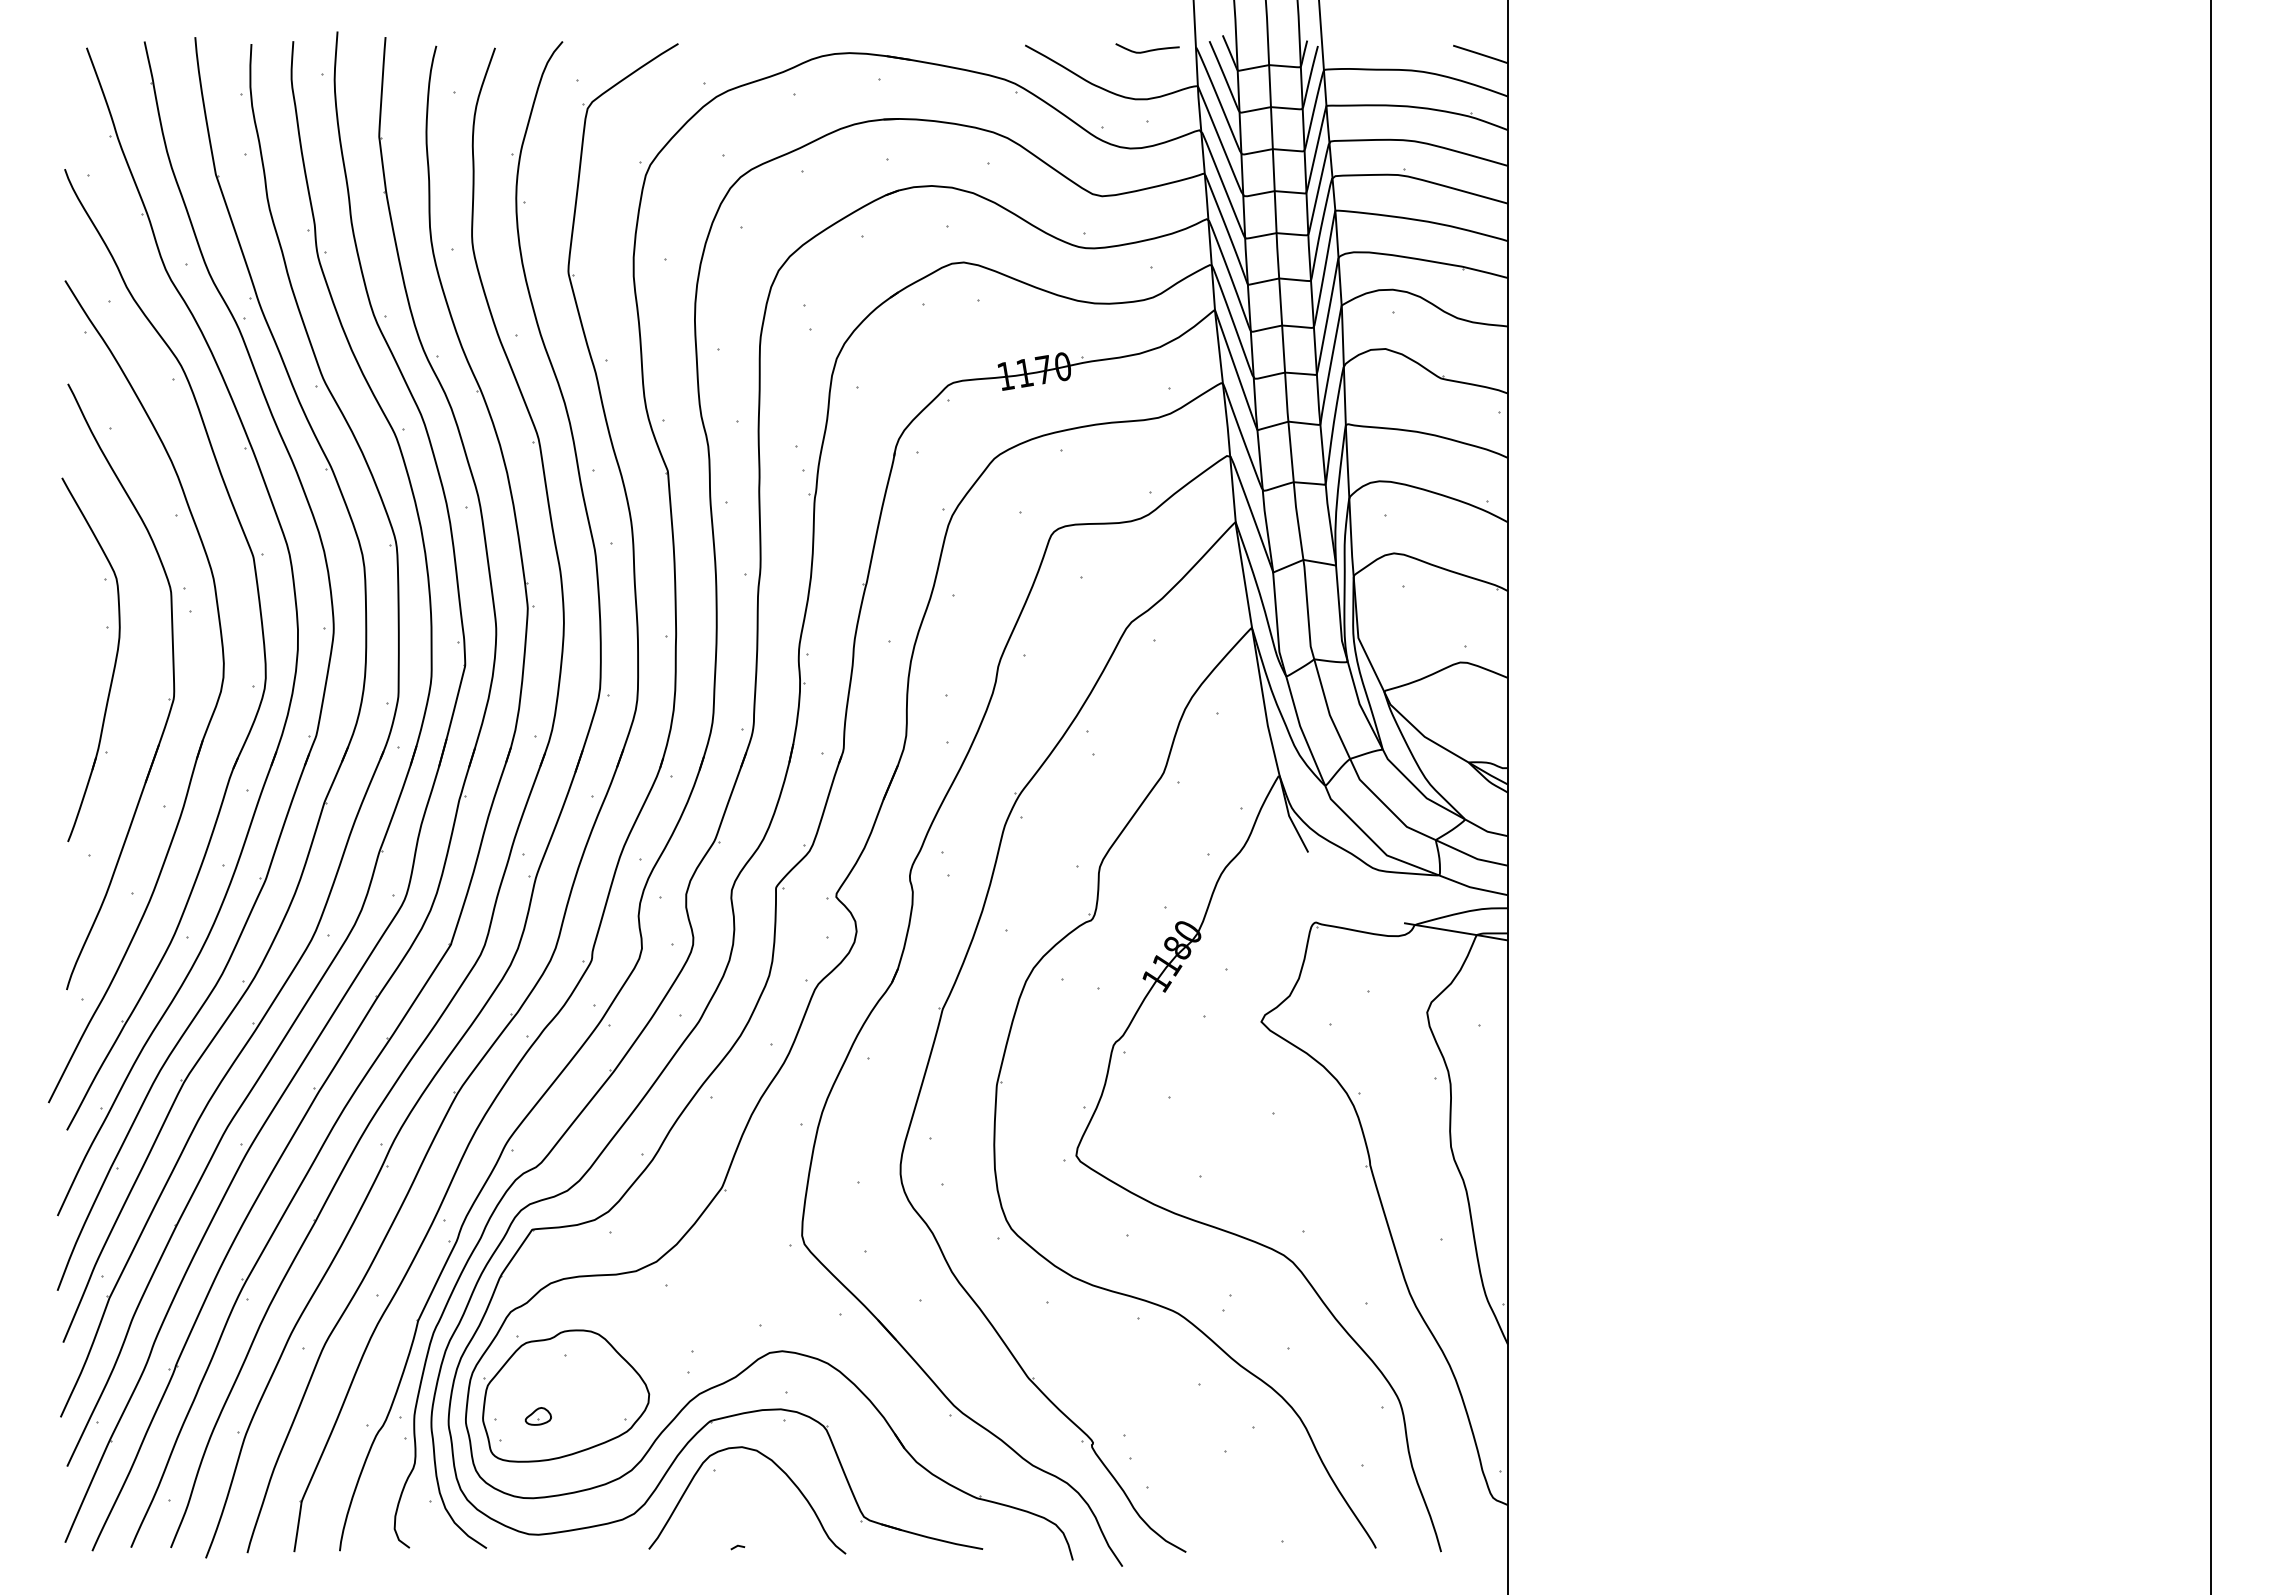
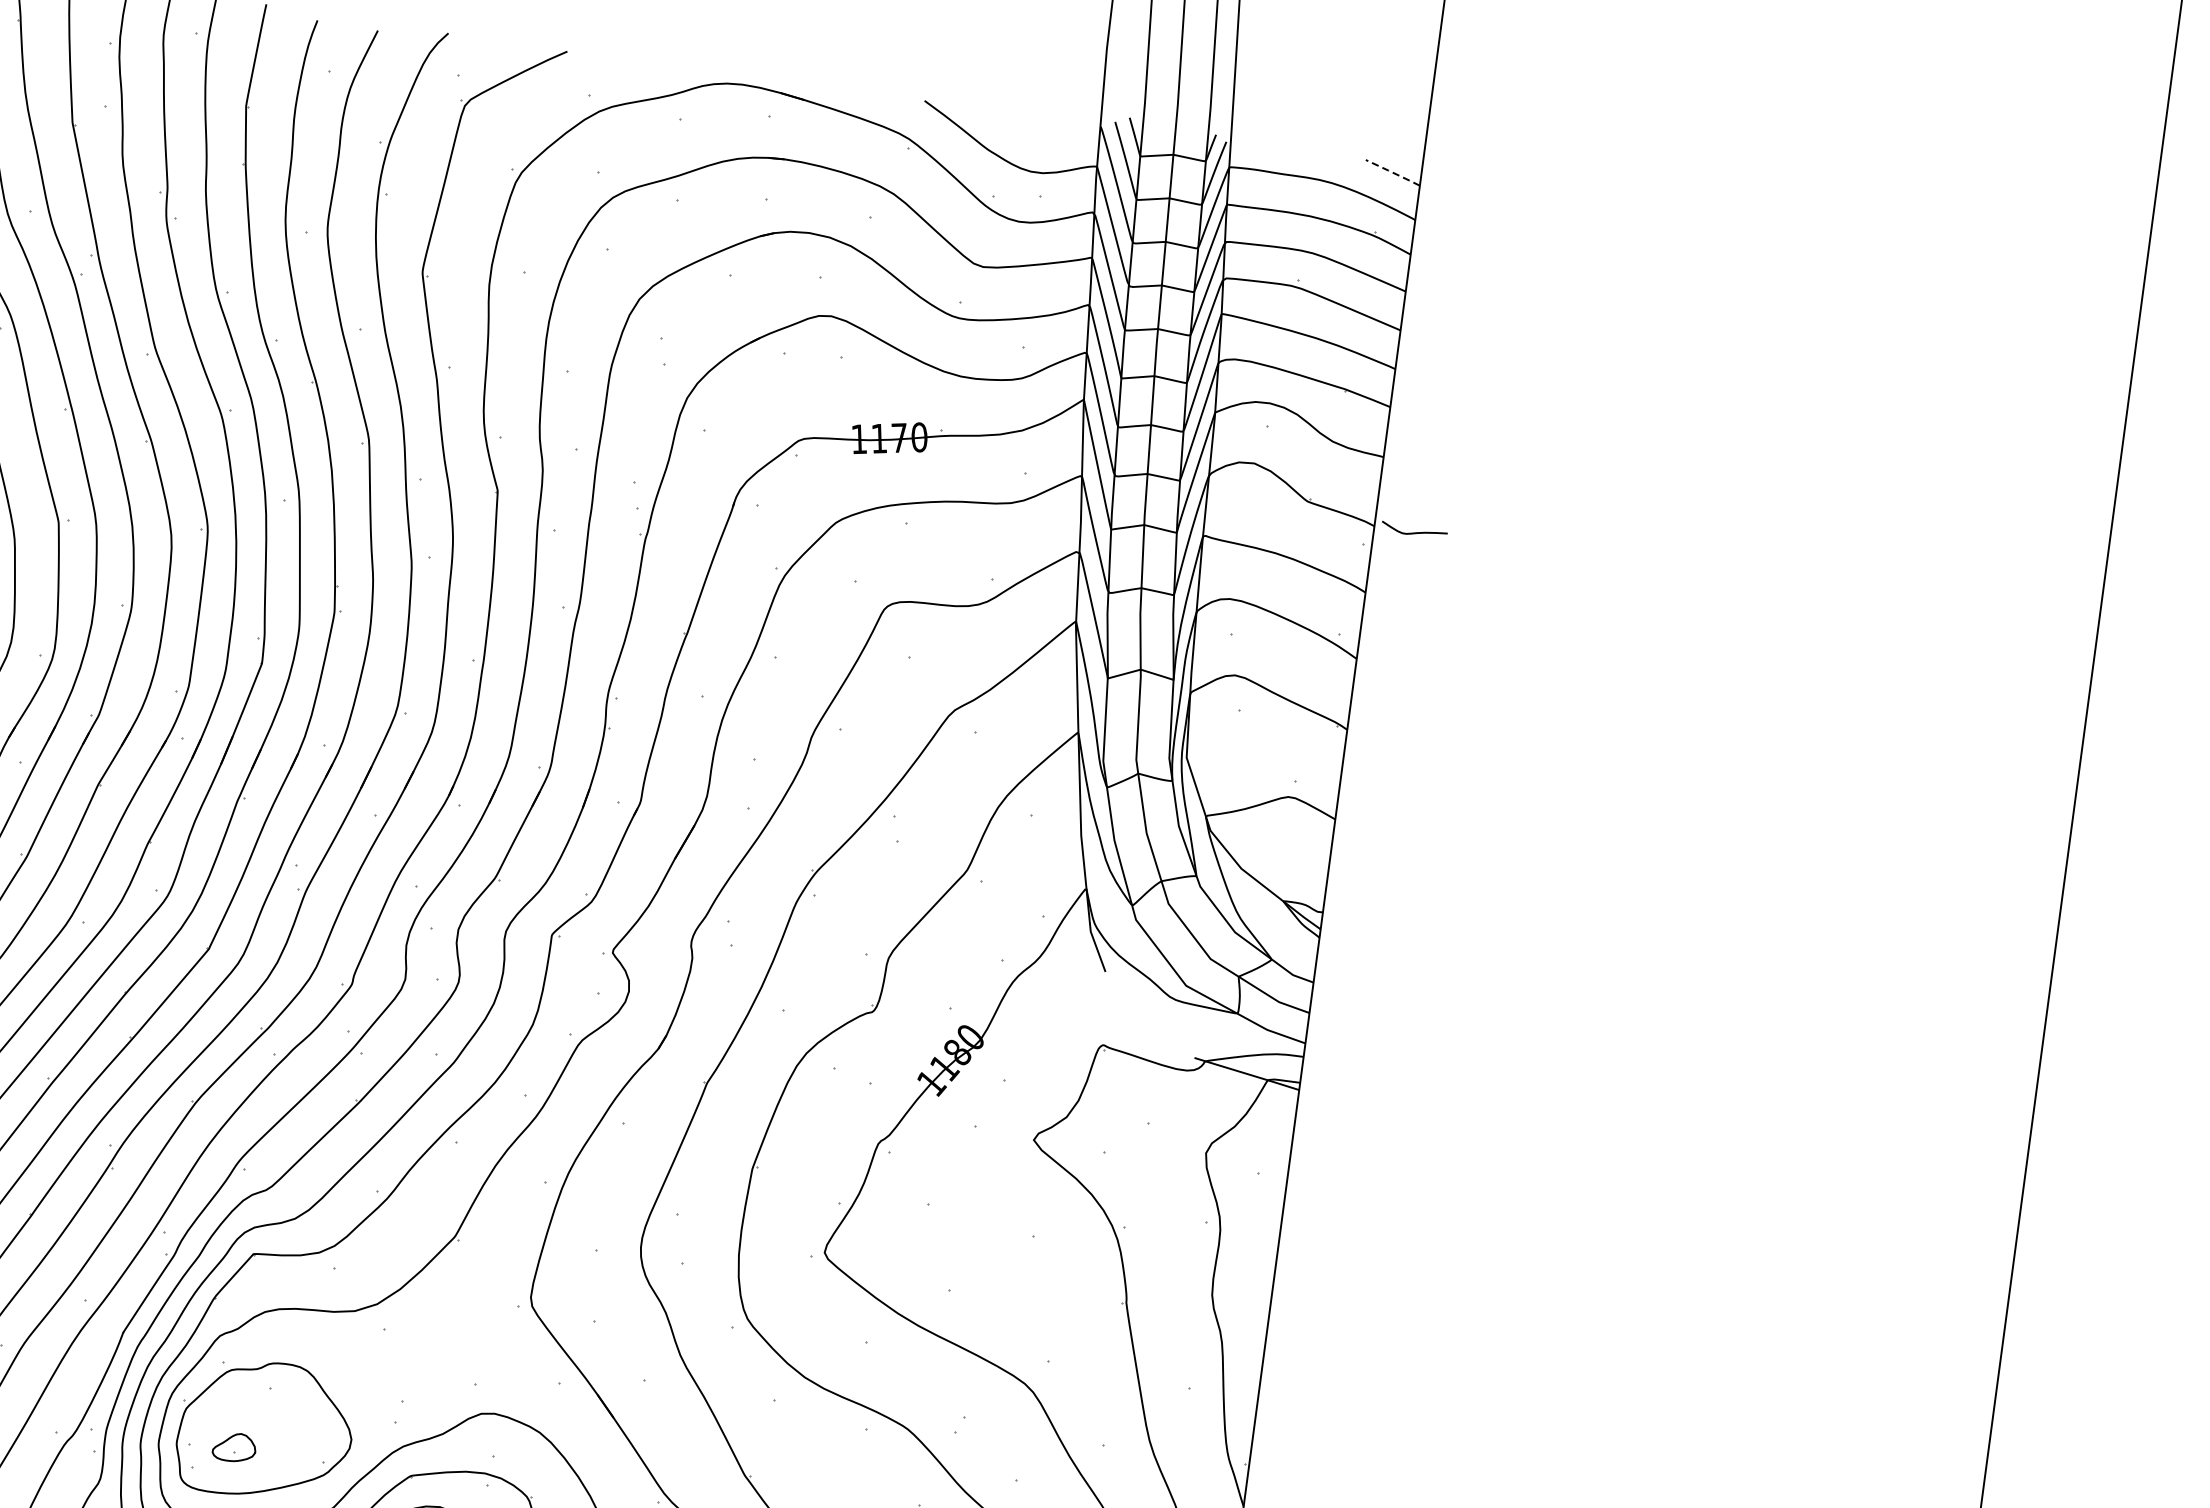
curve: (1147, 50) -> (1414, 532), moved
line: (1479, 54) -> (1391, 172), solid -> dashed
part: (537, 1416) -> (233, 1447), size x1.6

